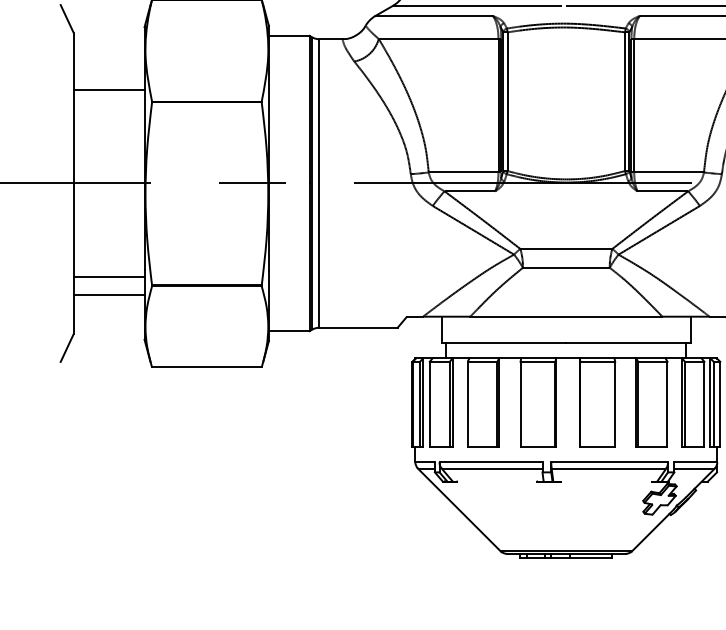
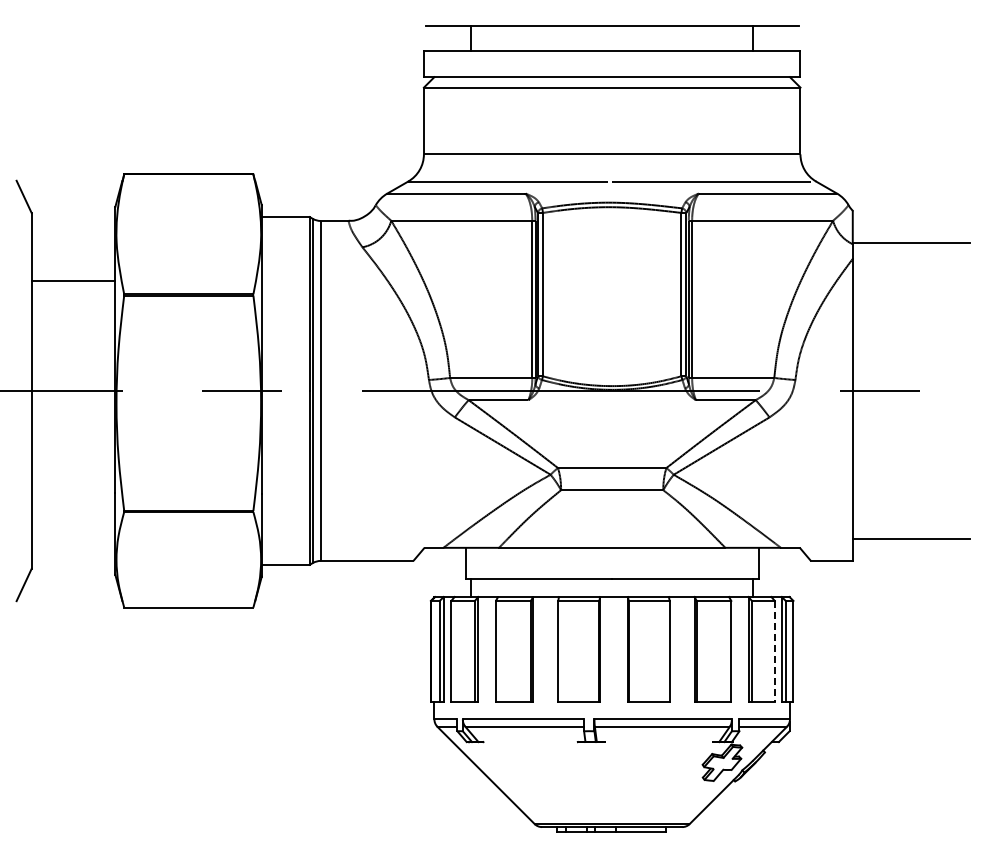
line: (109, 276) -> (73, 500), removed
line: (109, 294) -> (73, 521), removed
line: (704, 404) -> (774, 651), solid -> dashed

